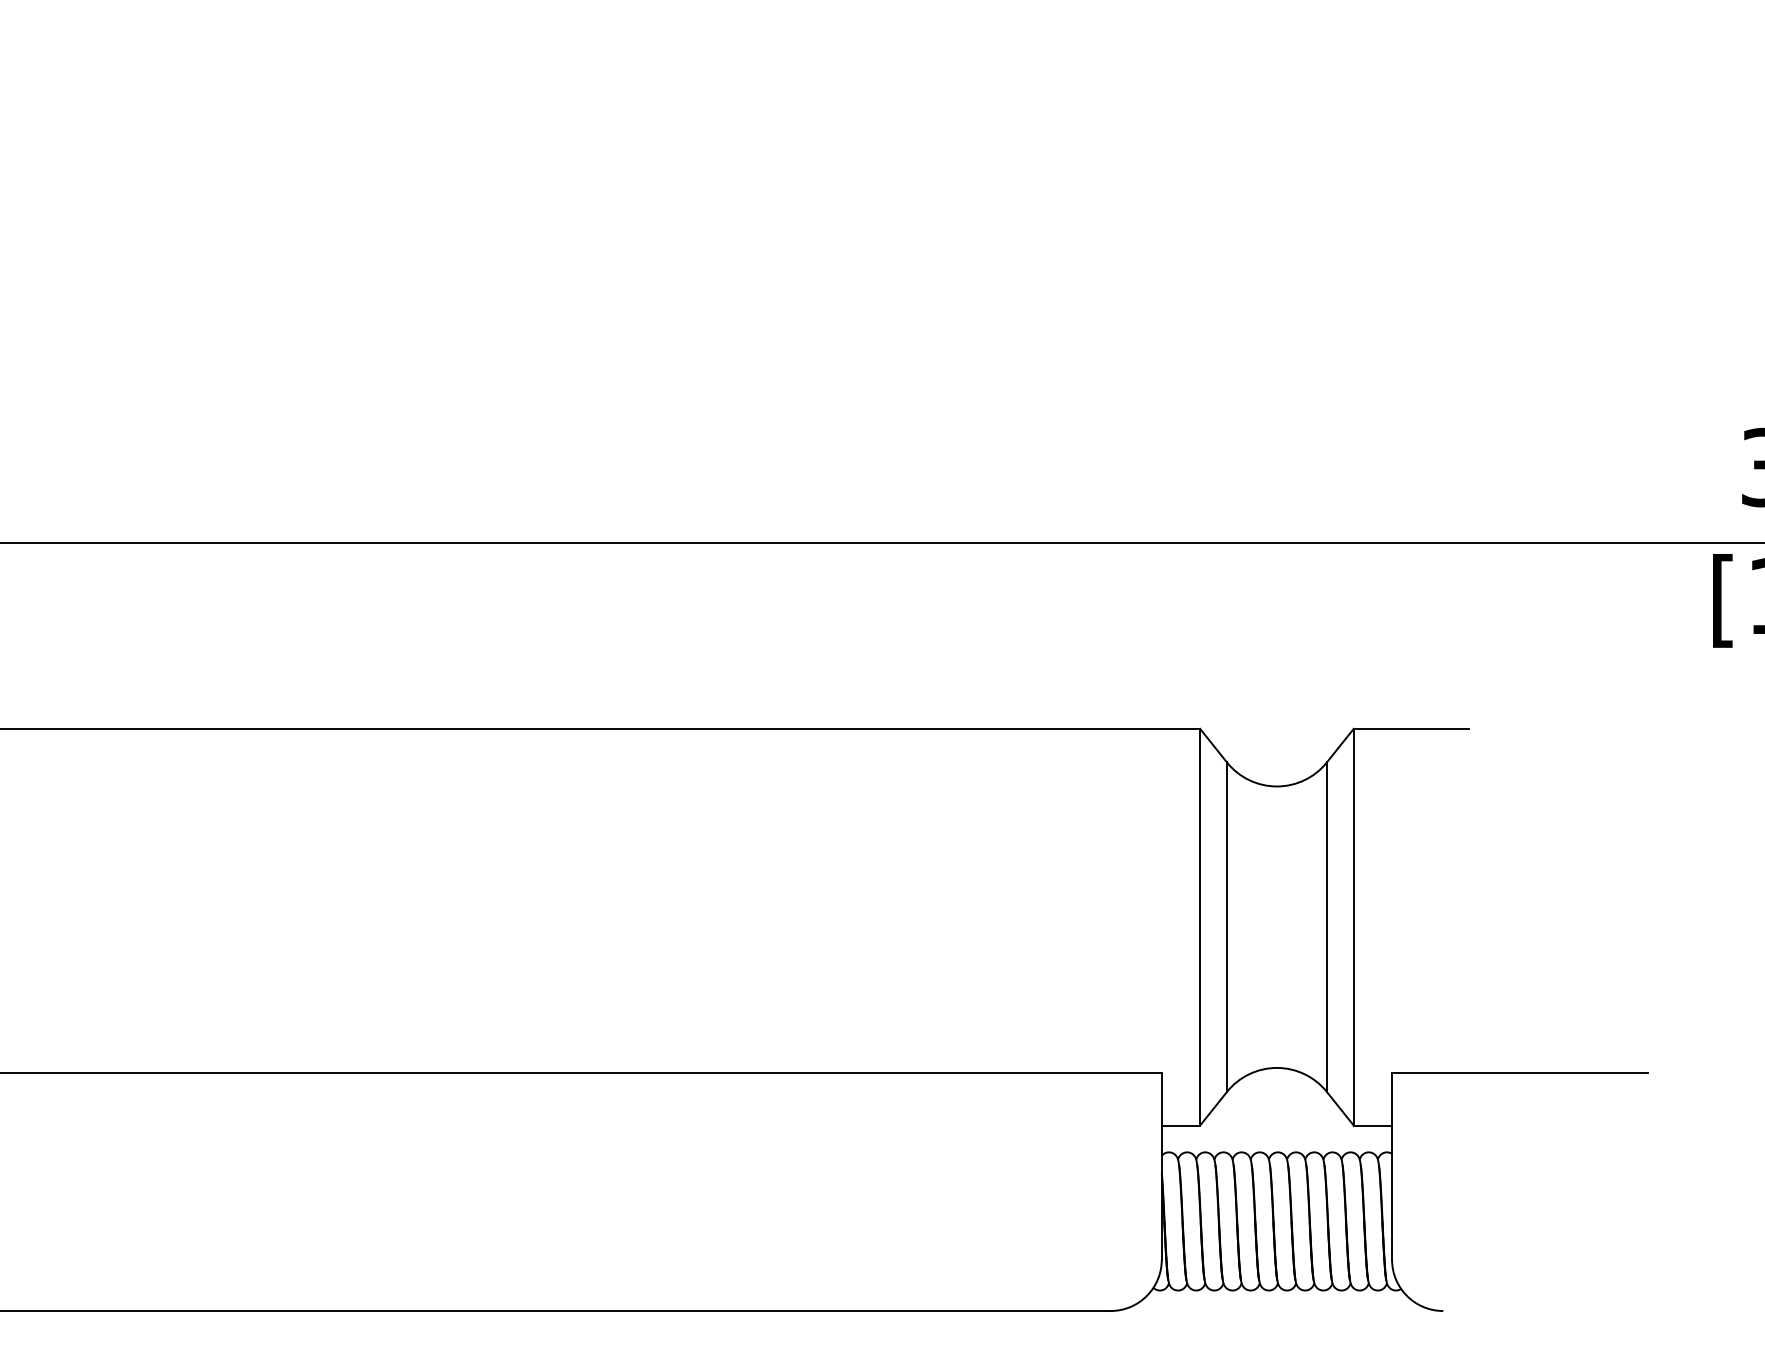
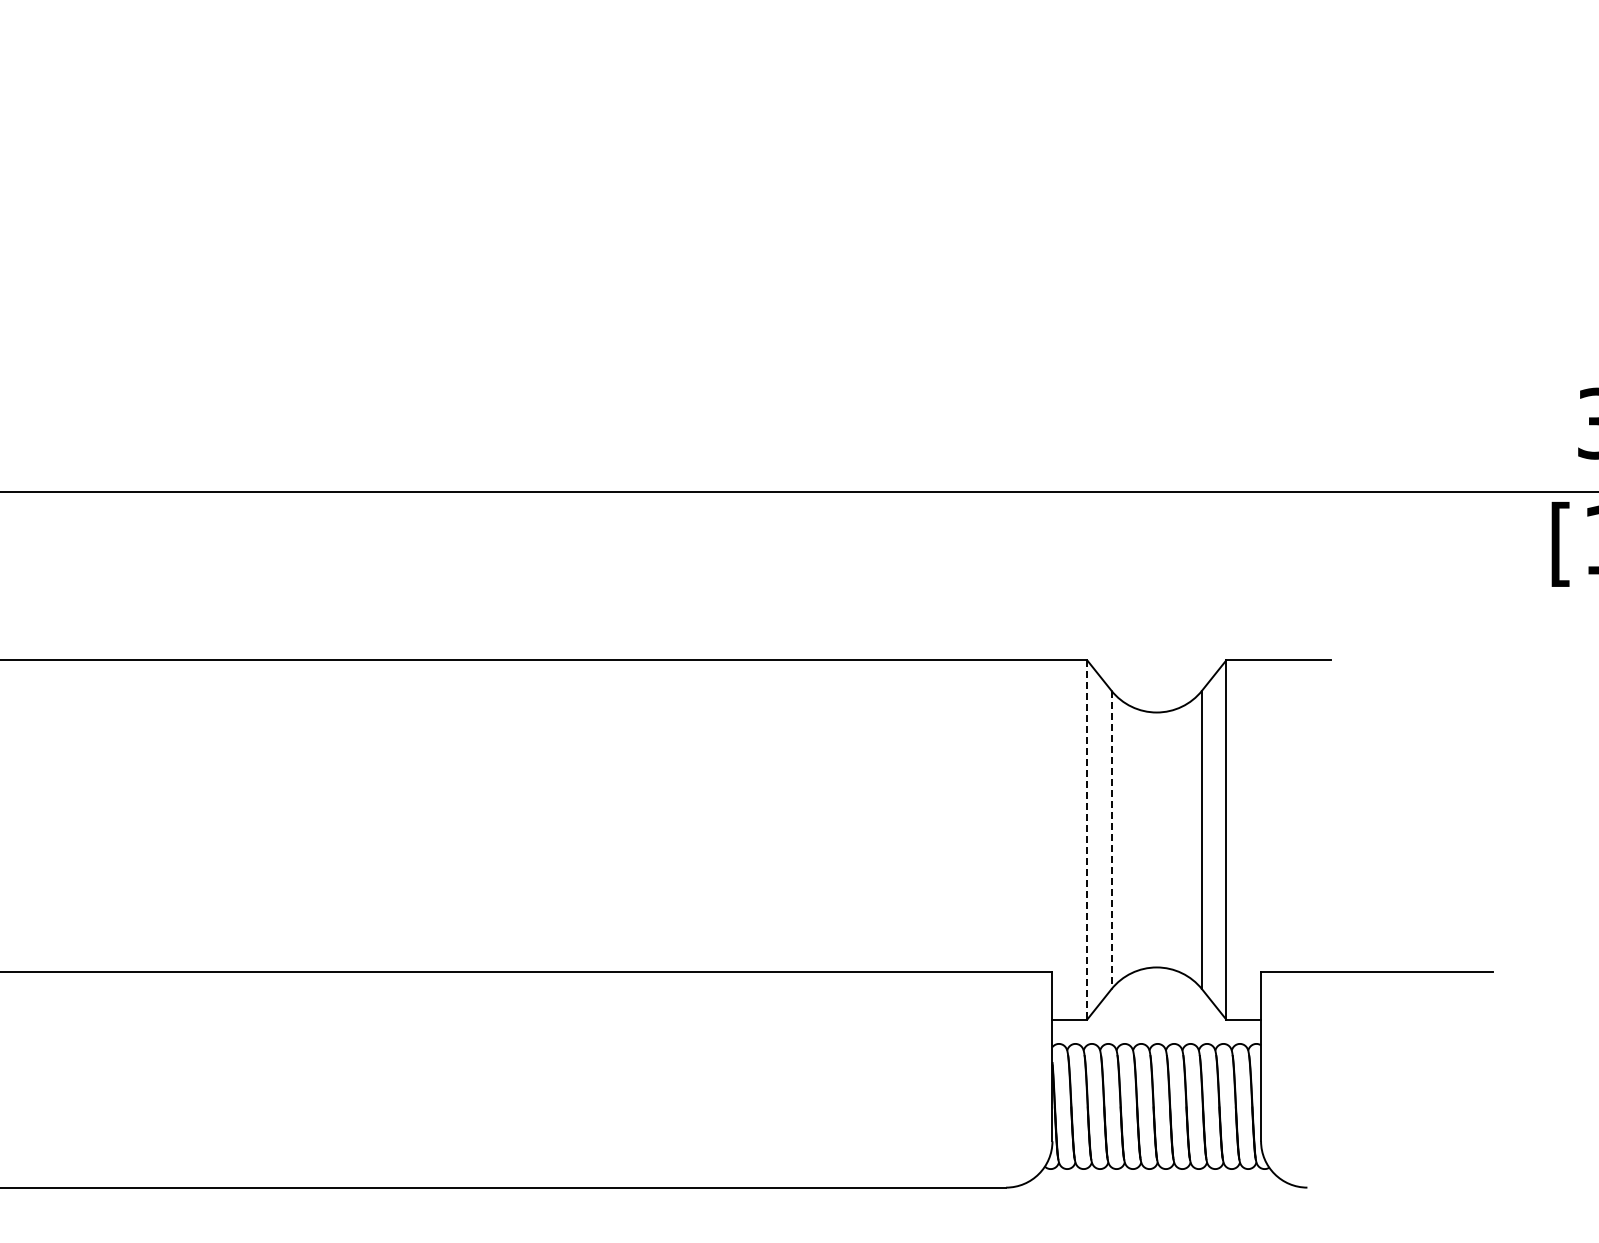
line: (1200, 926) -> (1087, 839), solid -> dashed
line: (1226, 927) -> (1111, 840), solid -> dashed

